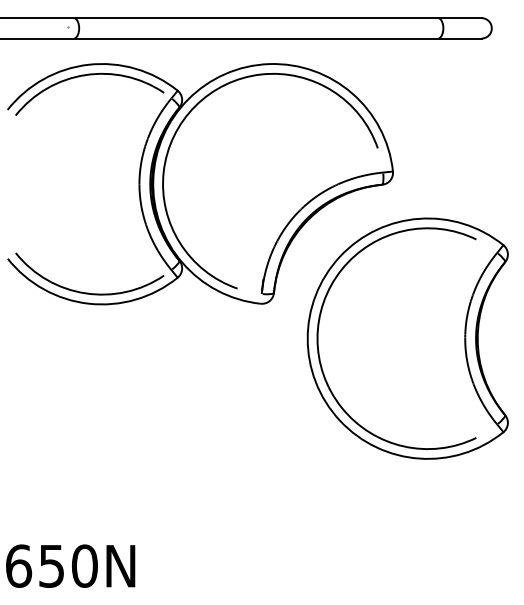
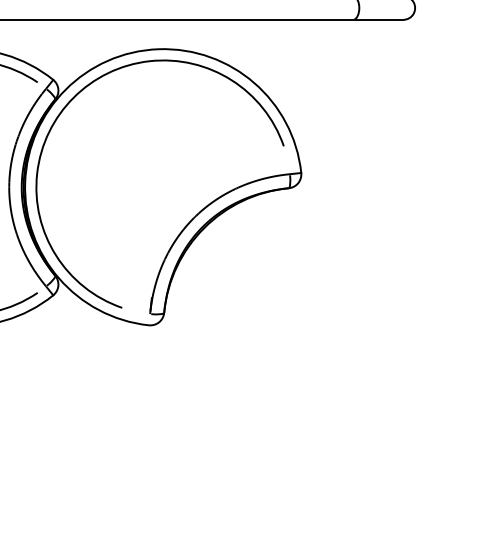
part: (407, 338) -> (318, 365), removed

